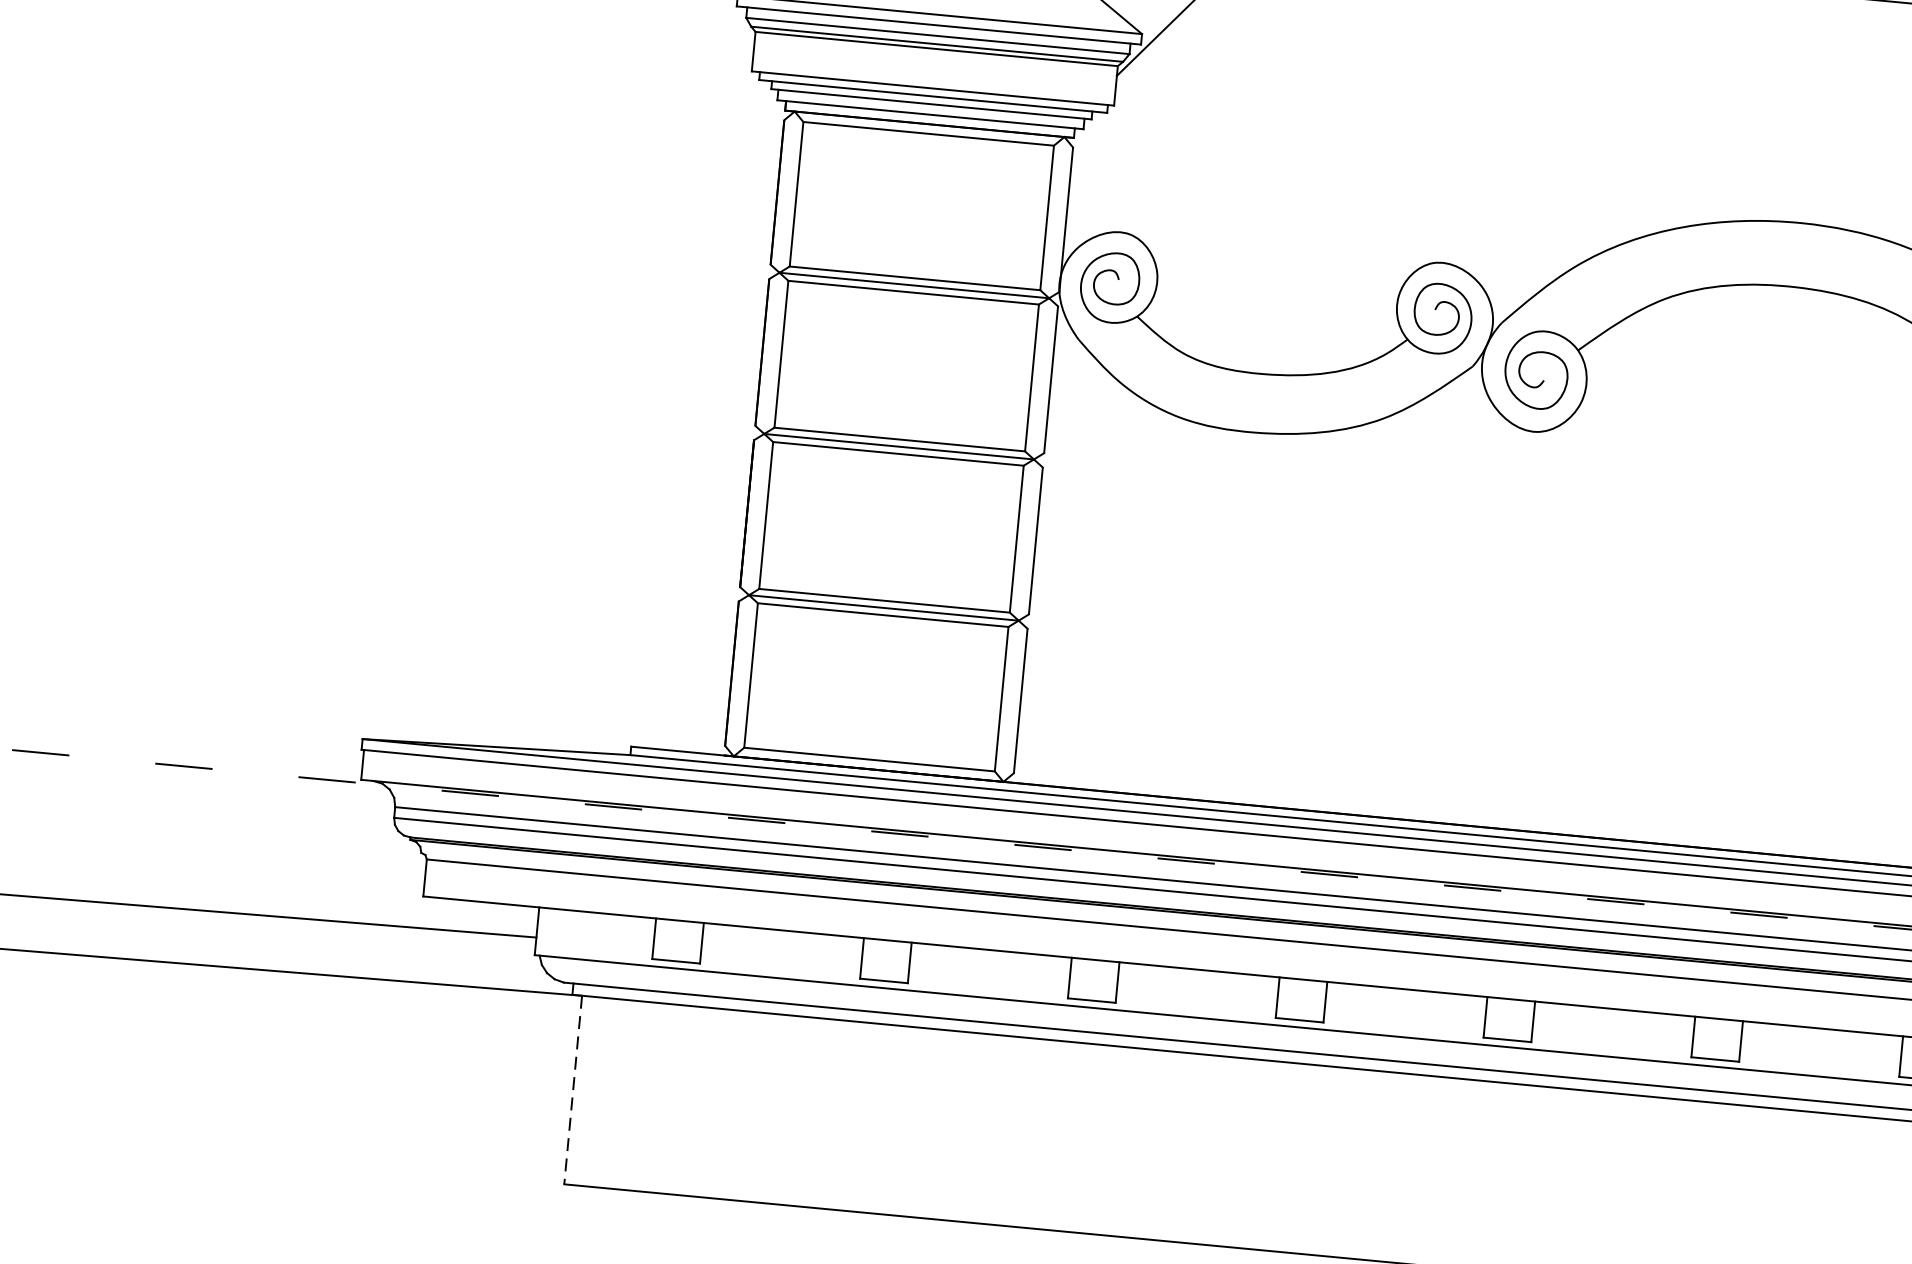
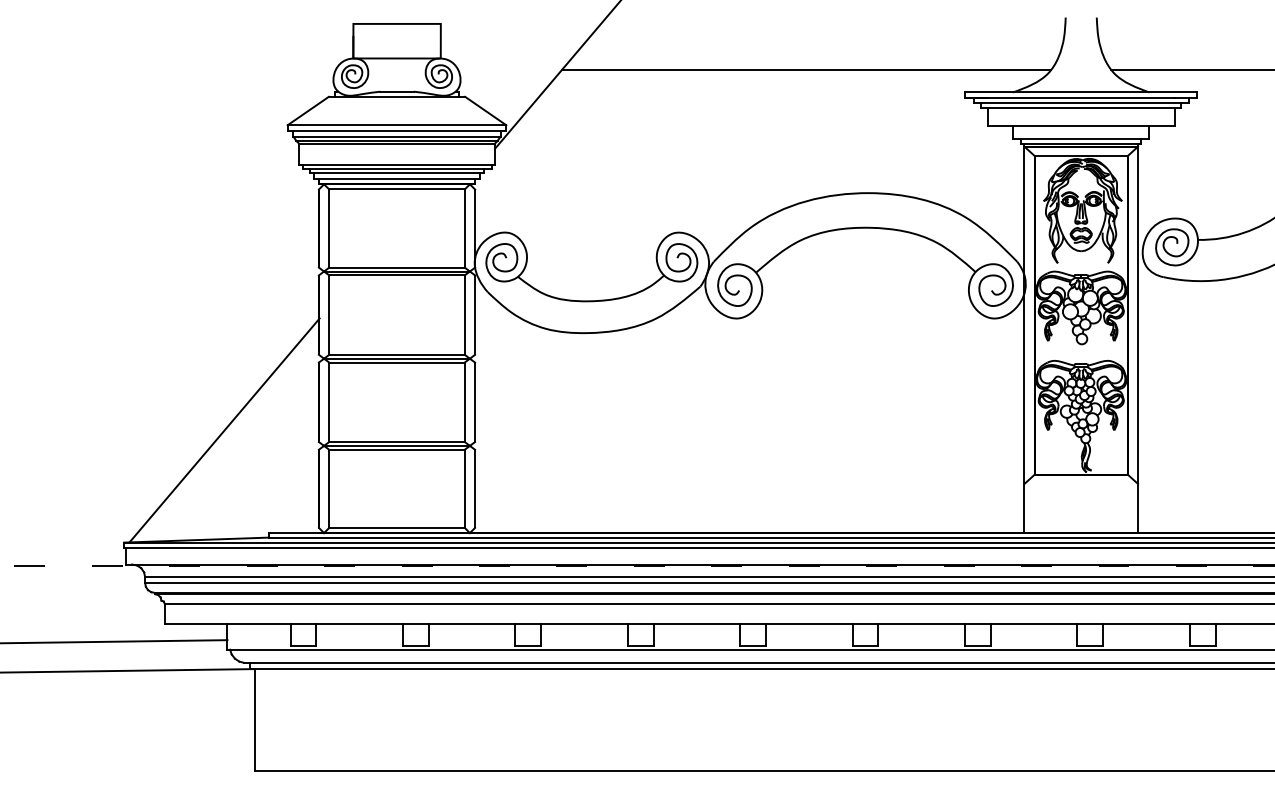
line: (567, 549) -> (224, 430), added
line: (572, 1090) -> (254, 720), dashed -> solid

